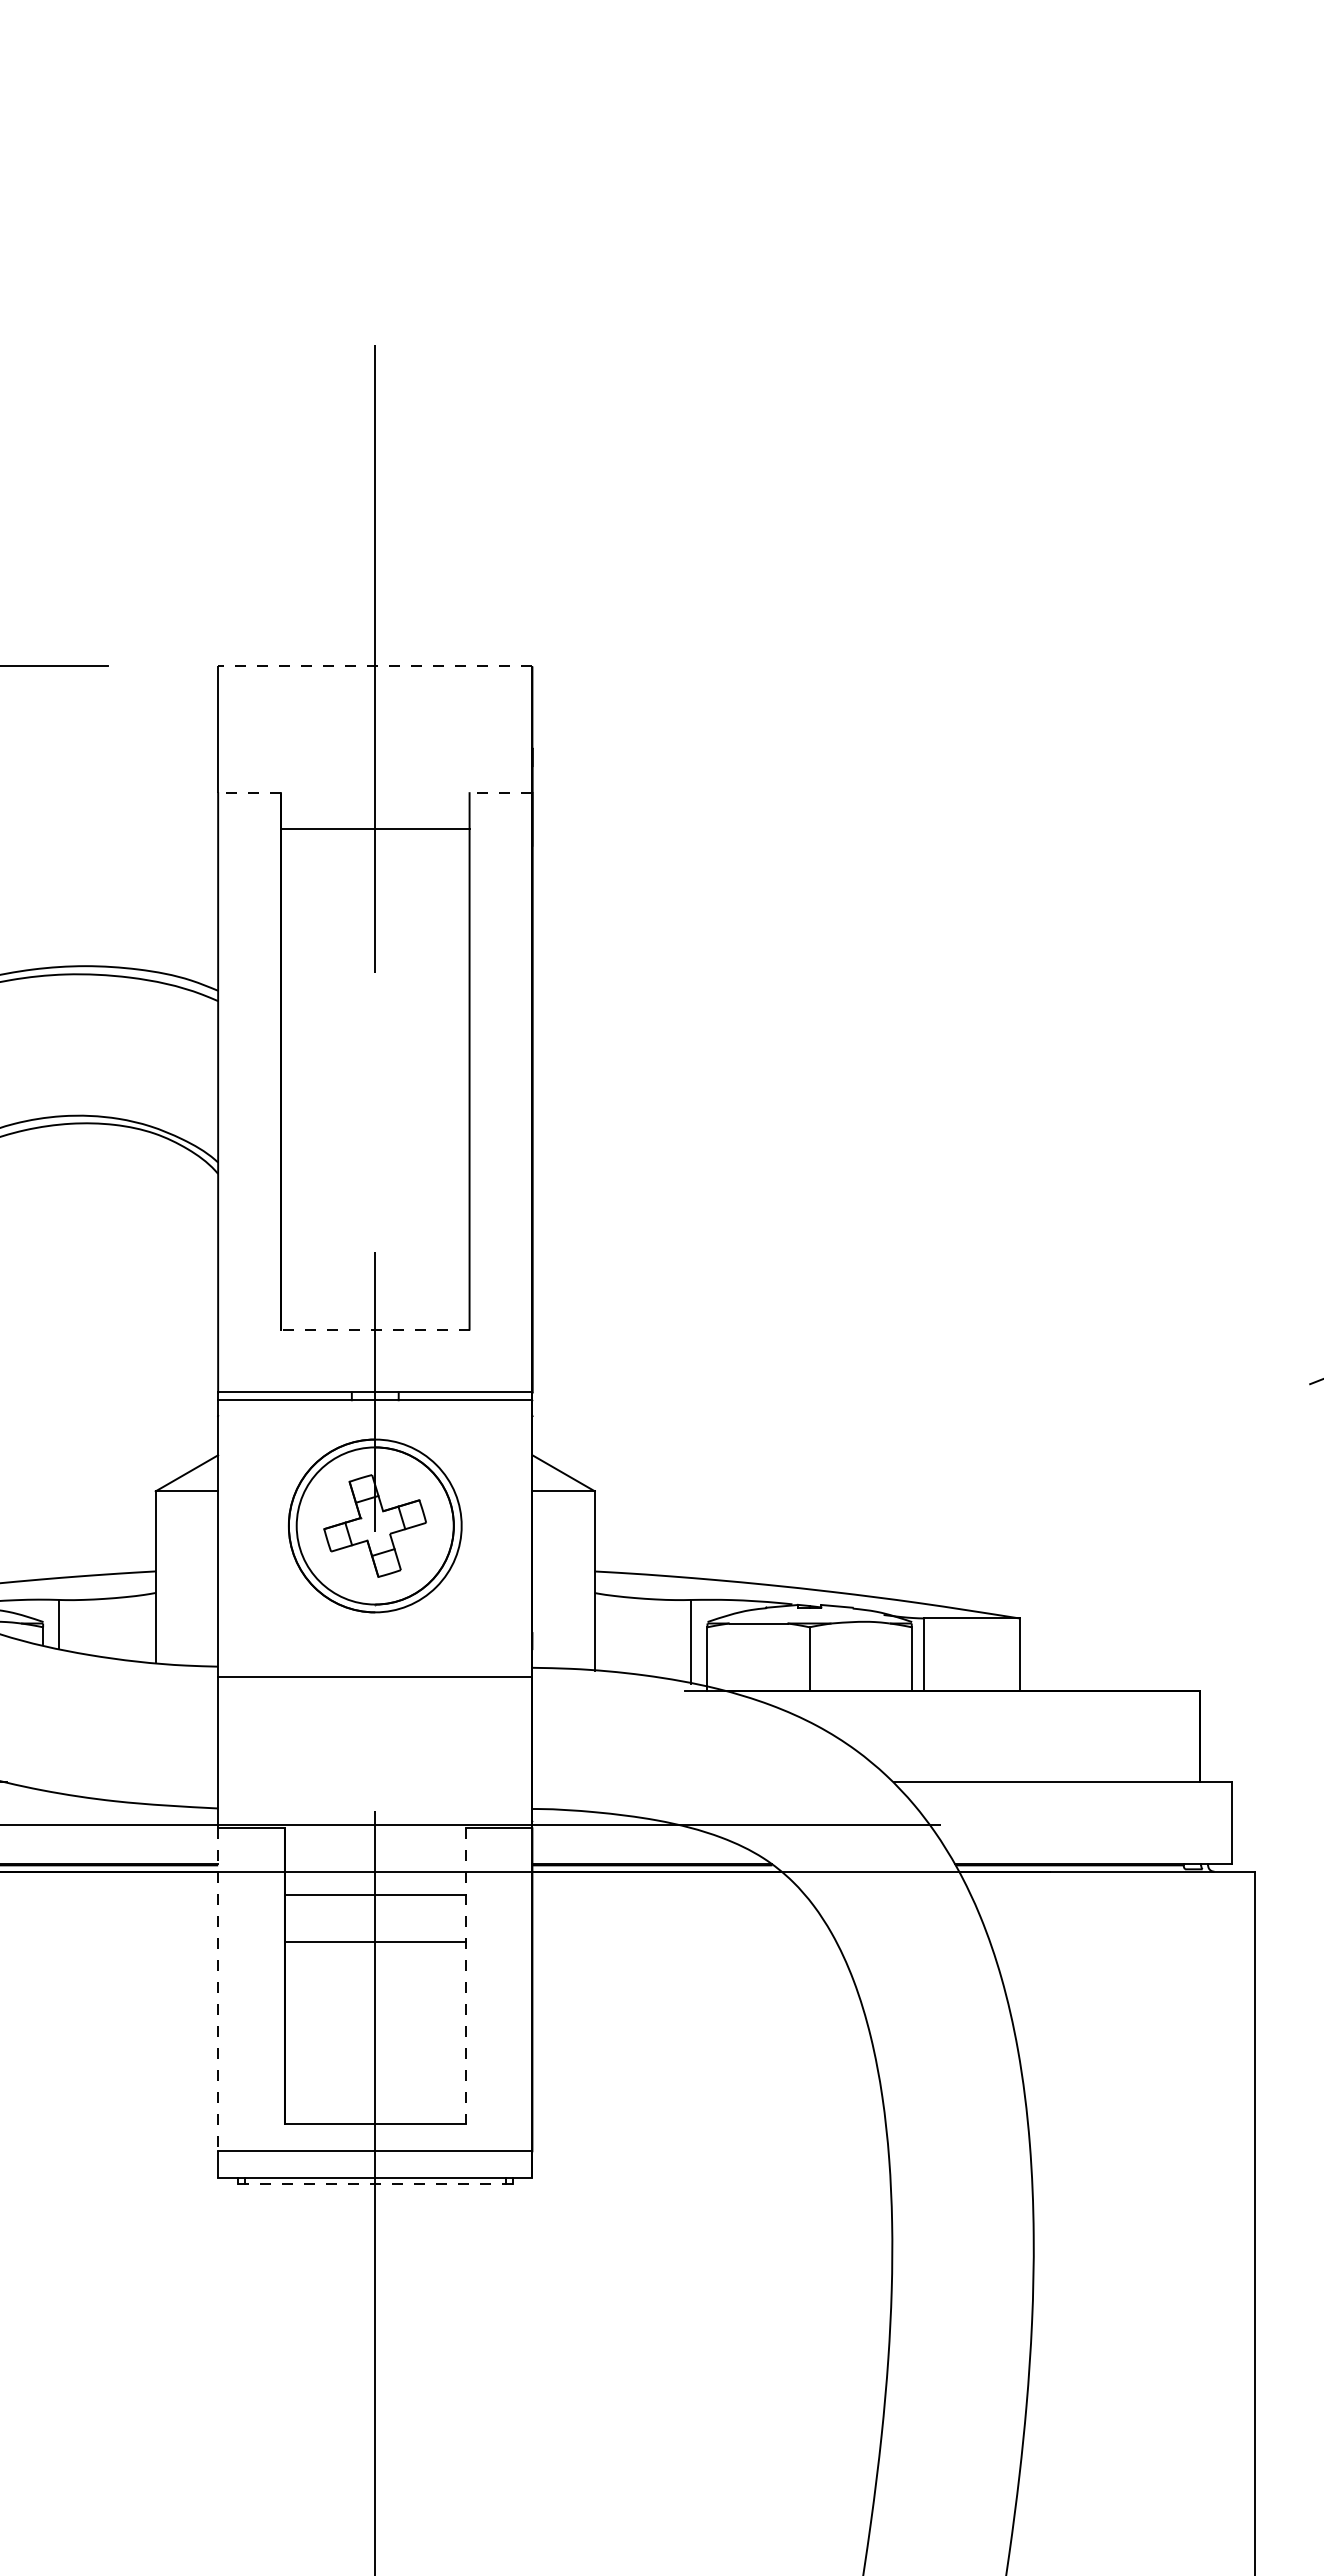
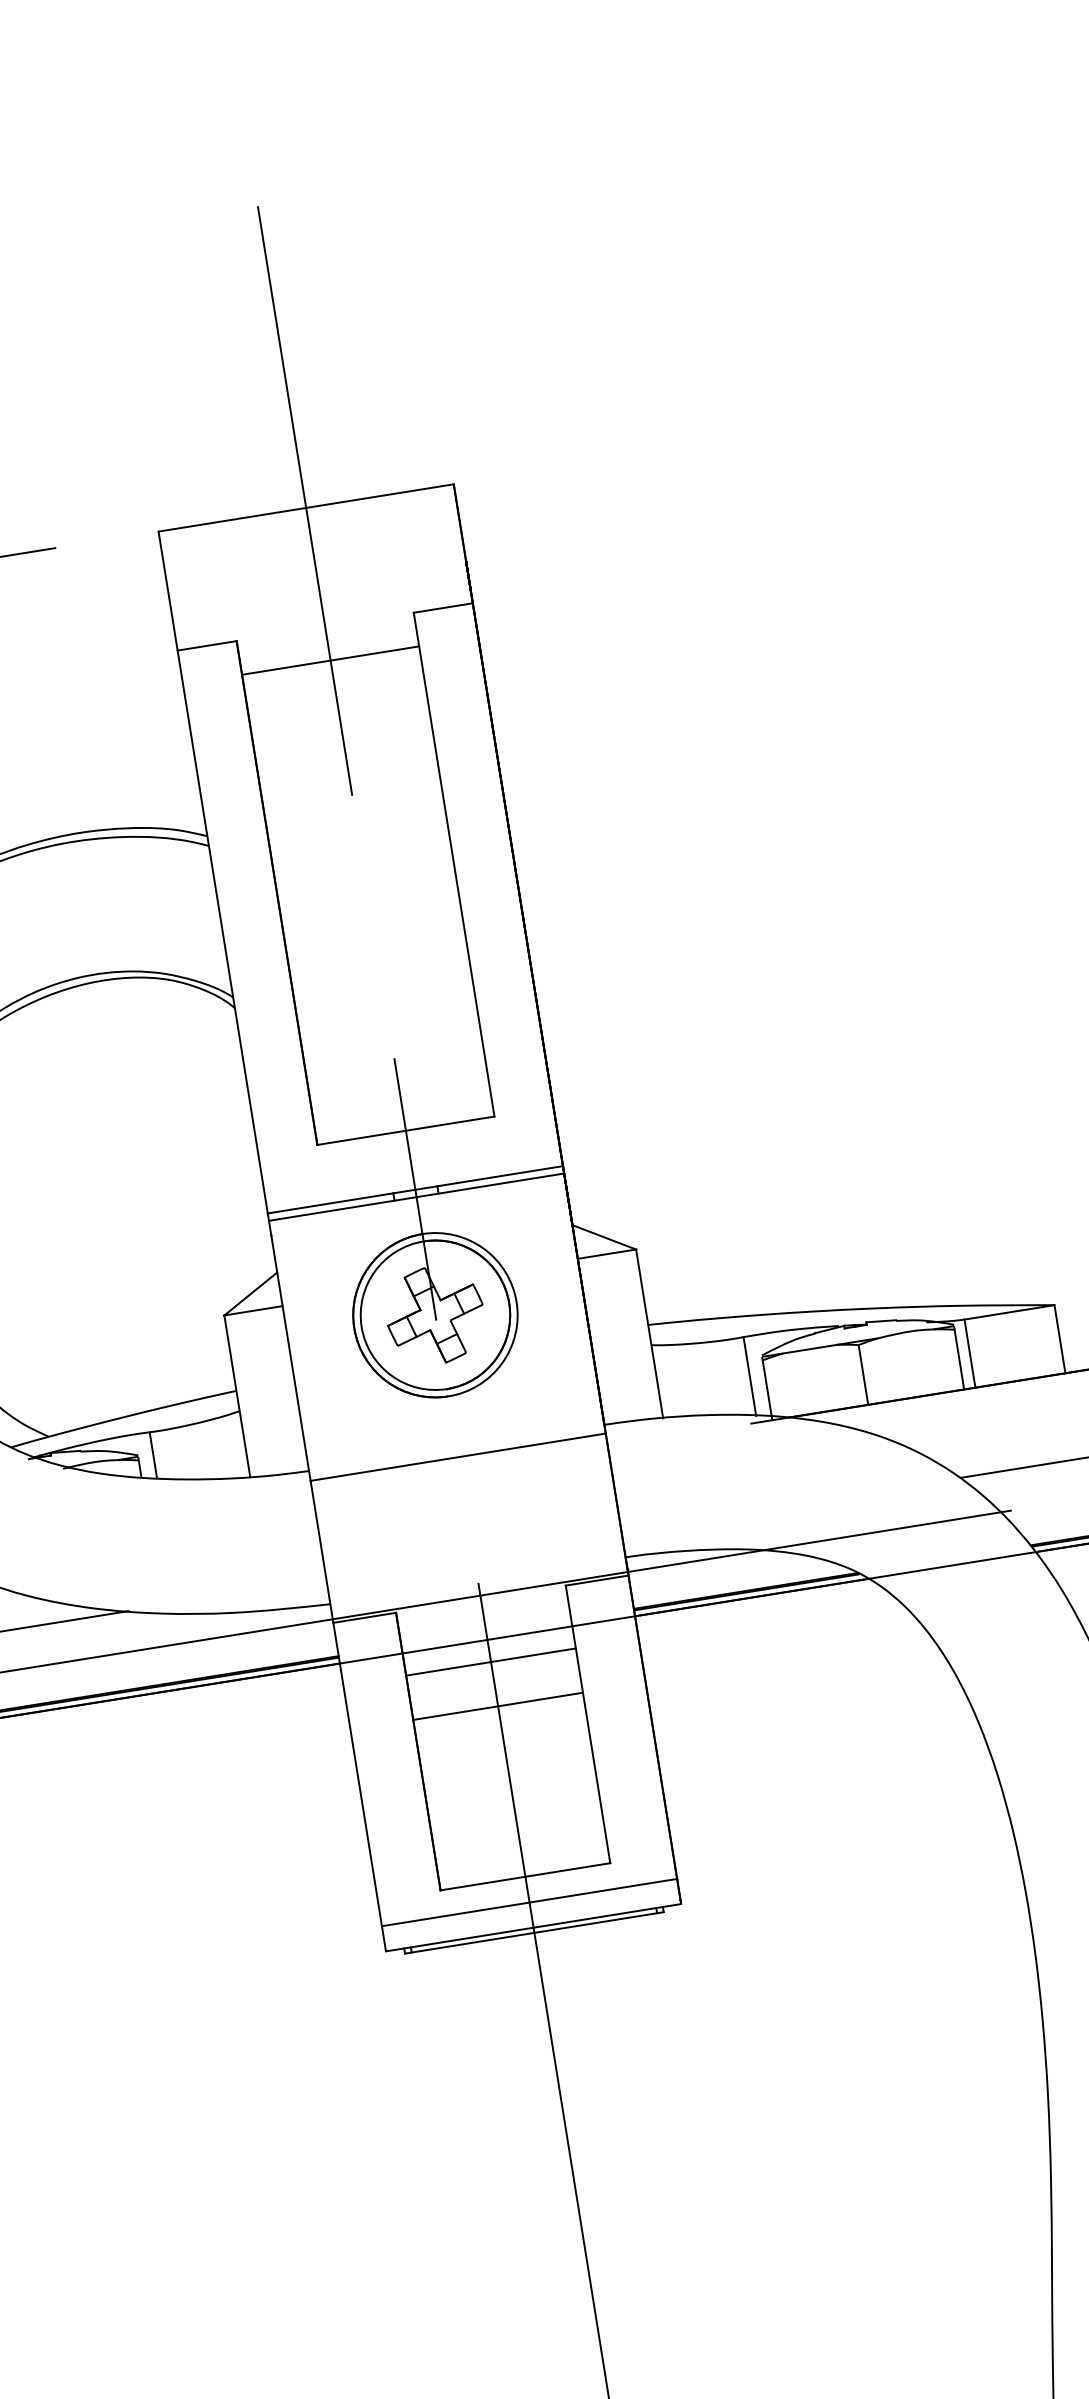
line: (374, 666) -> (305, 508), dashed -> solid
line: (249, 793) -> (207, 646), dashed -> solid
line: (500, 793) -> (442, 608), dashed -> solid
line: (374, 1329) -> (405, 1130), dashed -> solid
line: (465, 1976) -> (587, 1724), dashed -> solid
line: (218, 1990) -> (358, 1775), dashed -> solid
line: (375, 2183) -> (534, 1932), dashed -> solid

